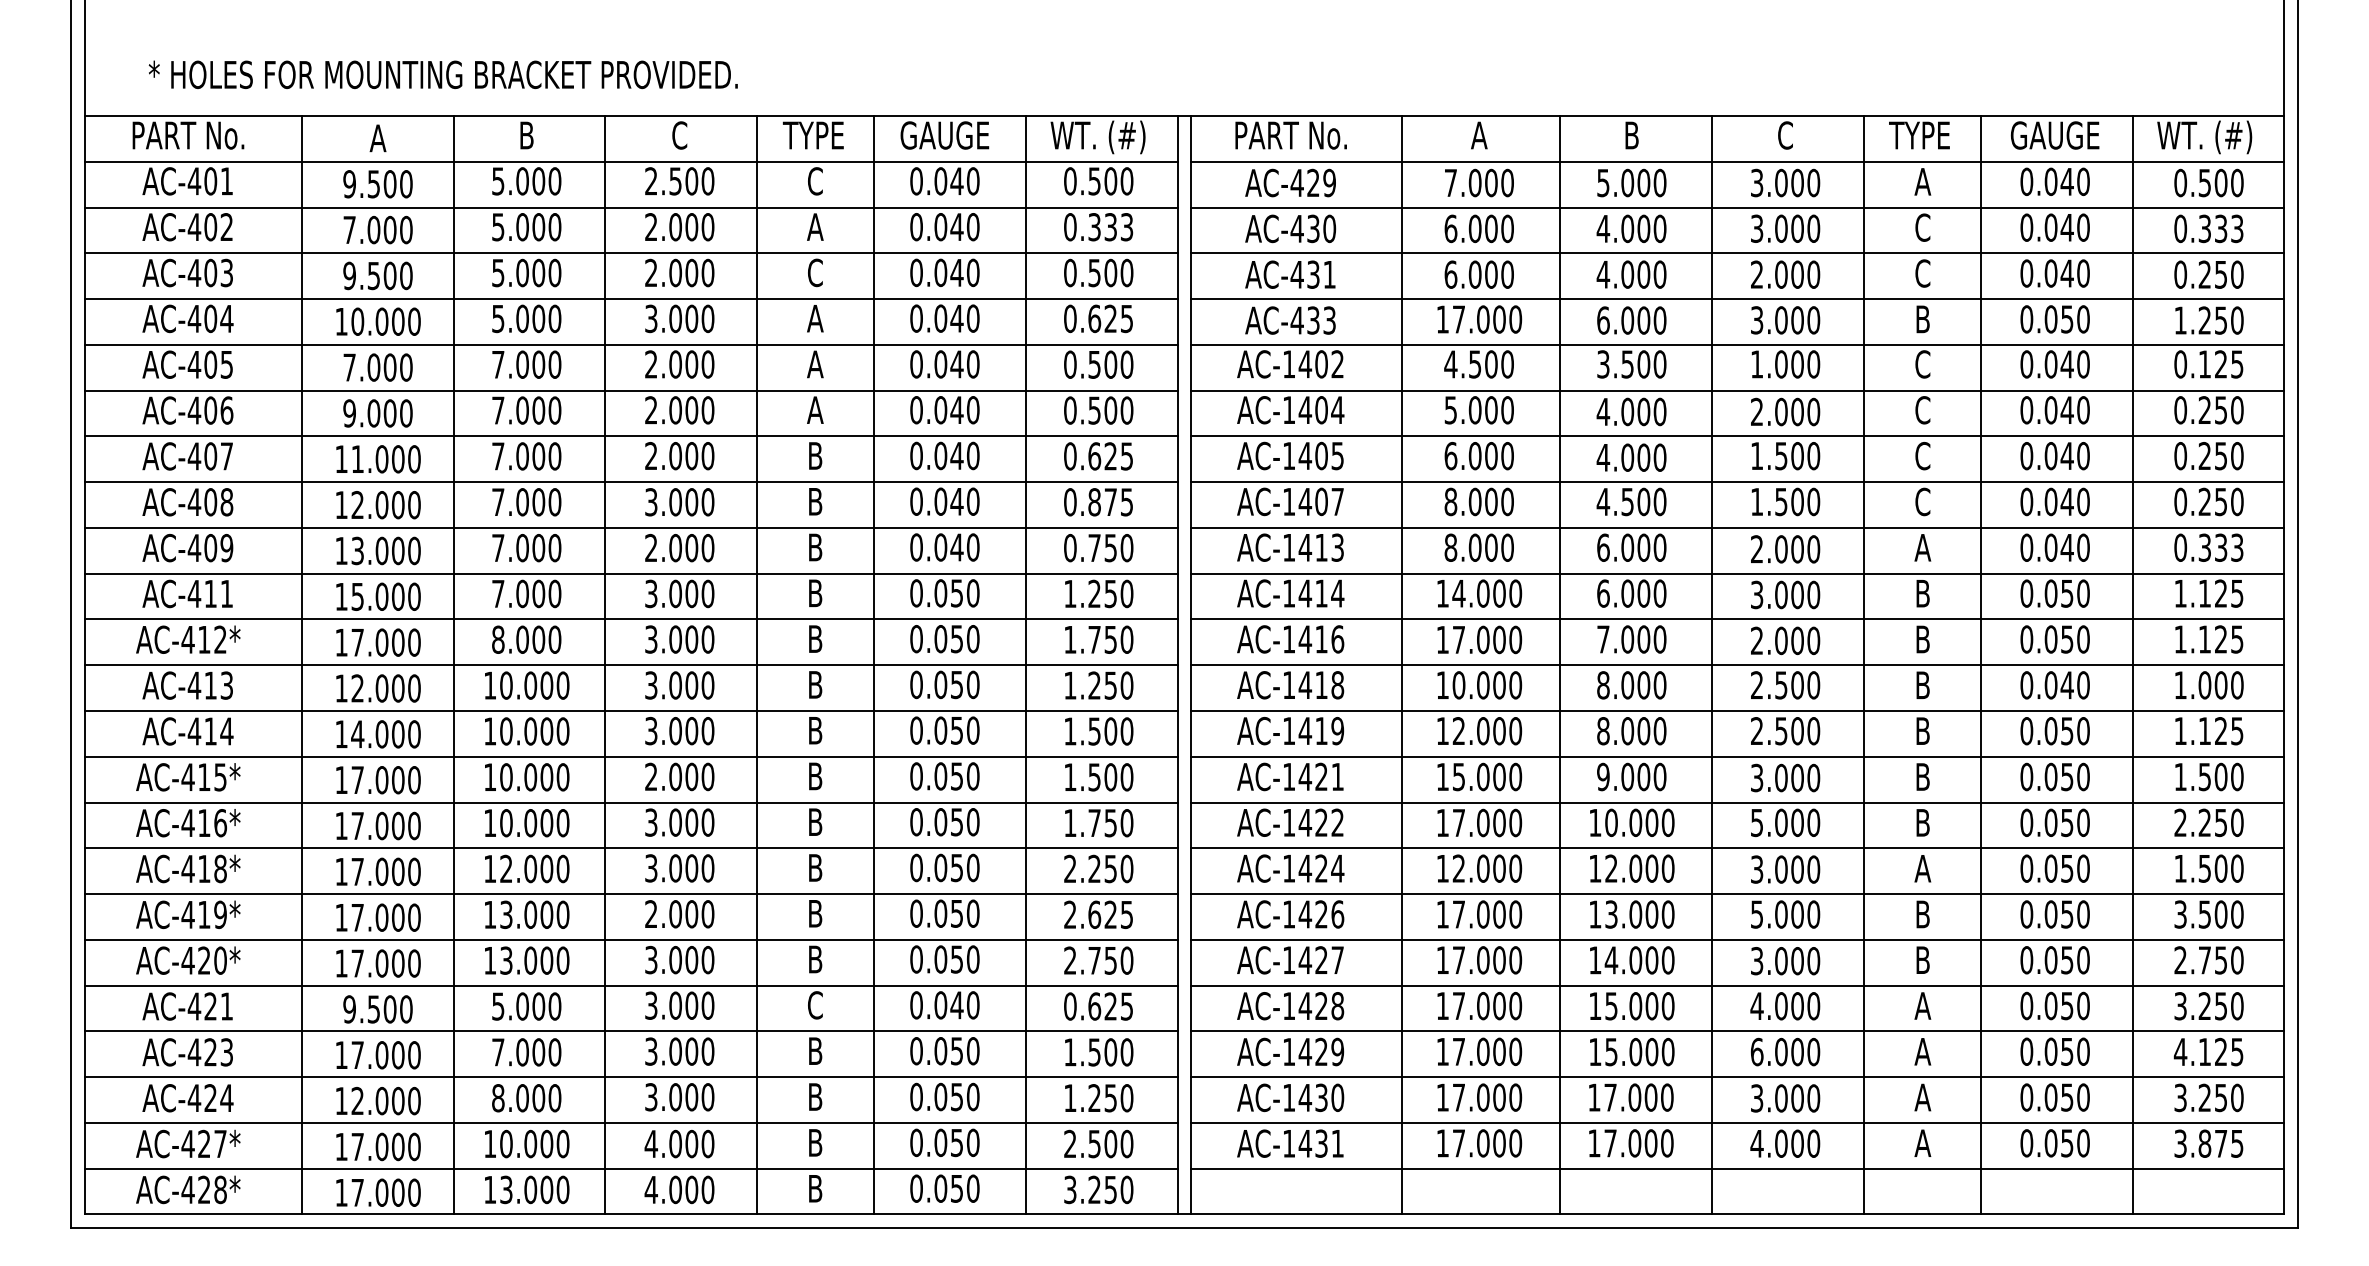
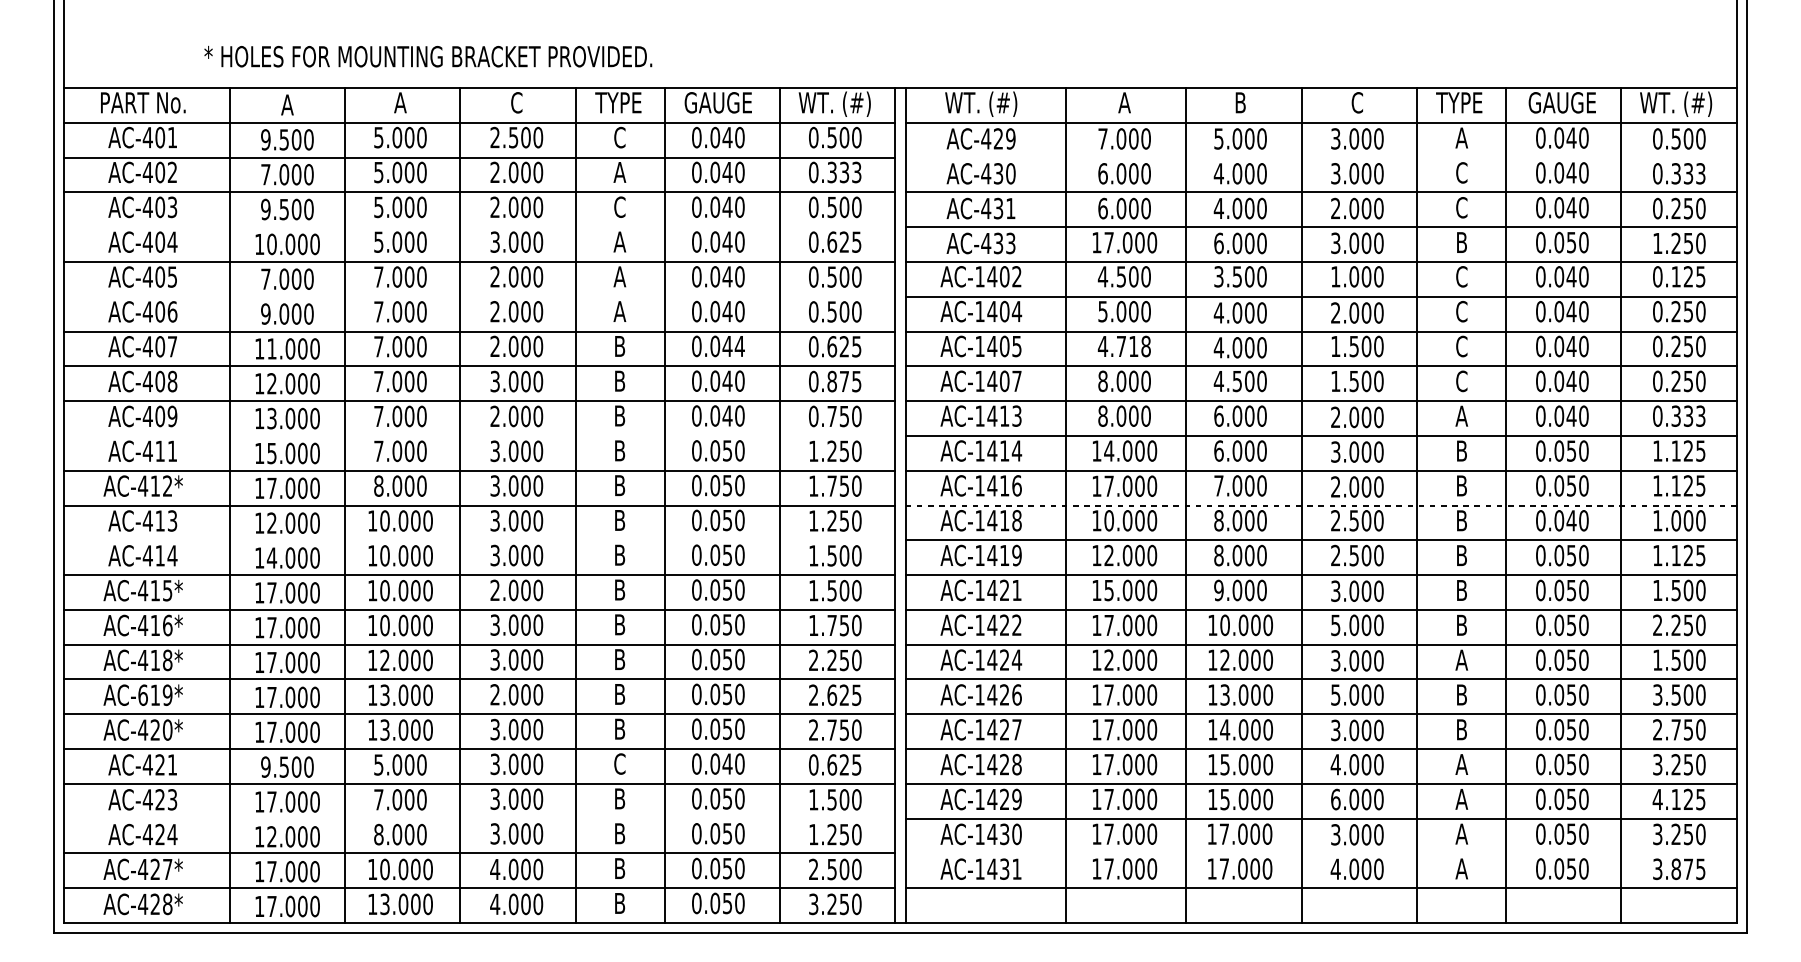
text: (442, 74) -> (427, 56), moved
text: (526, 135) -> (400, 102), B -> A
text: (1290, 137) -> (981, 104), PART No. -> WT. (#)
line: (1737, 207) -> (1320, 157), removed
line: (630, 299) -> (479, 227), removed
line: (630, 390) -> (479, 296), removed
text: (972, 455) -> (739, 346), 0.040 -> 0.044
text: (1478, 455) -> (1123, 346), 6.000 -> 4.718
line: (630, 573) -> (479, 435), removed
line: (1737, 665) -> (1320, 505), solid -> dashed
line: (630, 711) -> (479, 540), removed
text: (187, 914) -> (142, 694), AC-419* -> AC-619*
line: (630, 1077) -> (479, 818), removed
line: (1737, 1122) -> (1320, 853), removed

